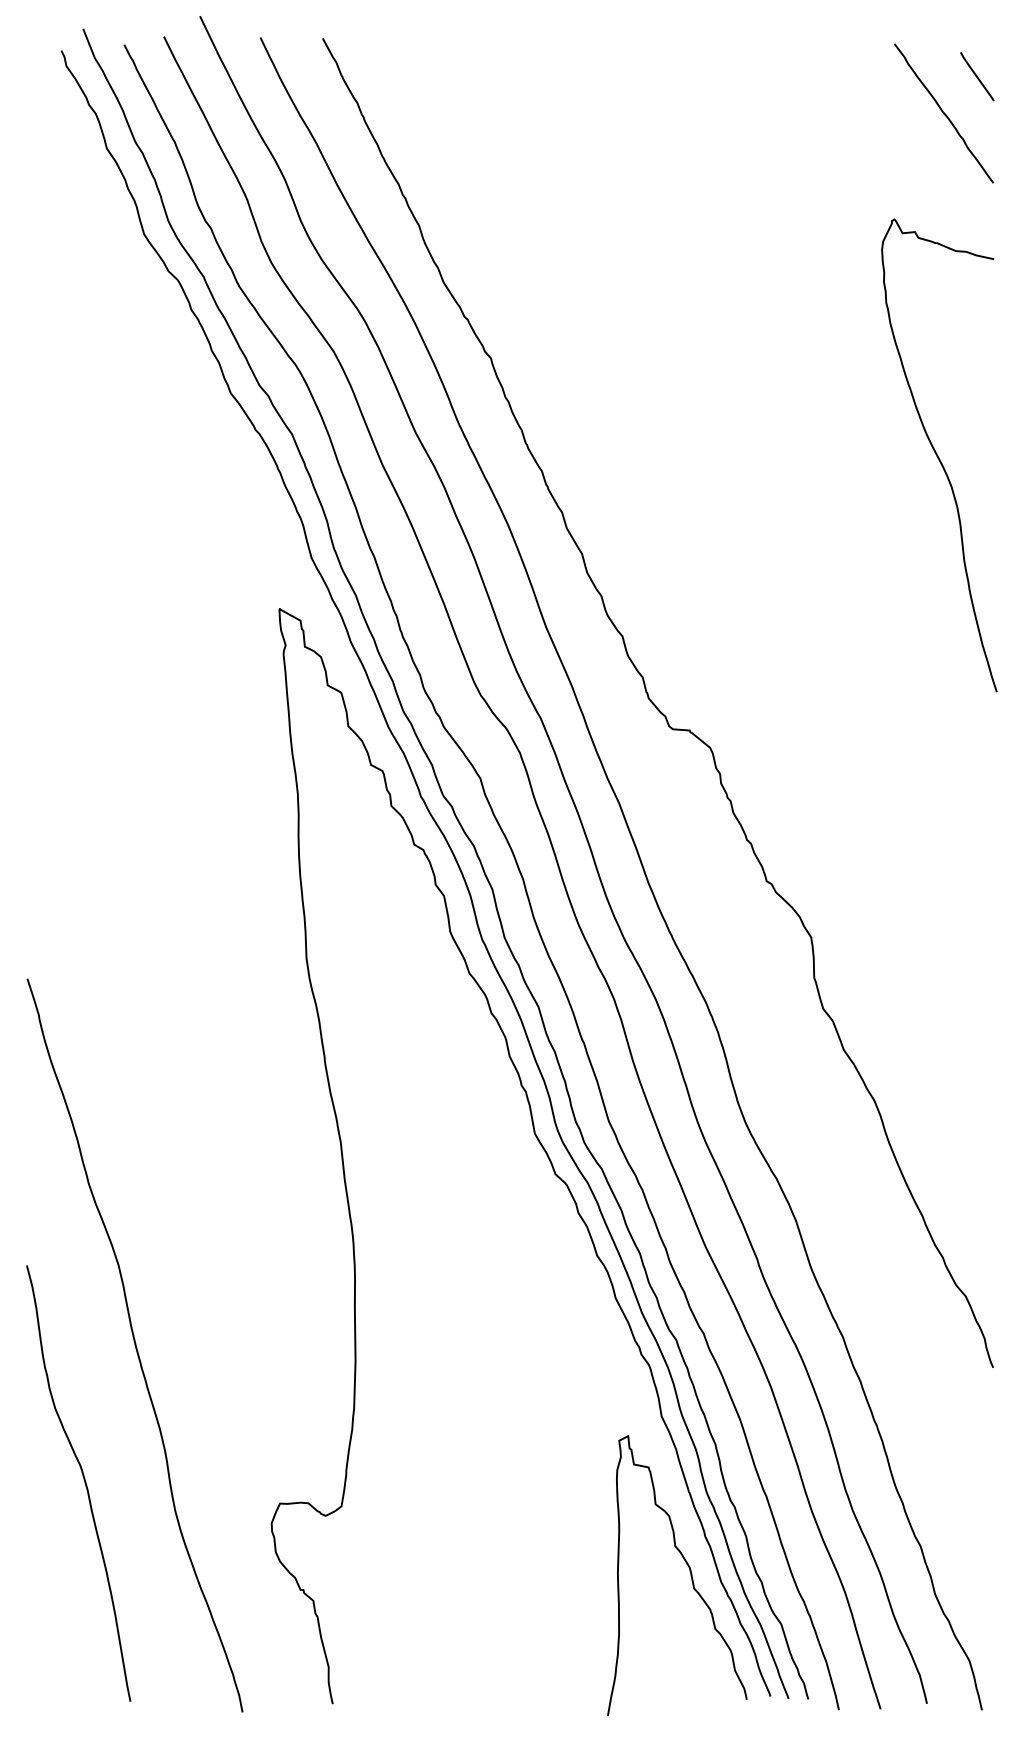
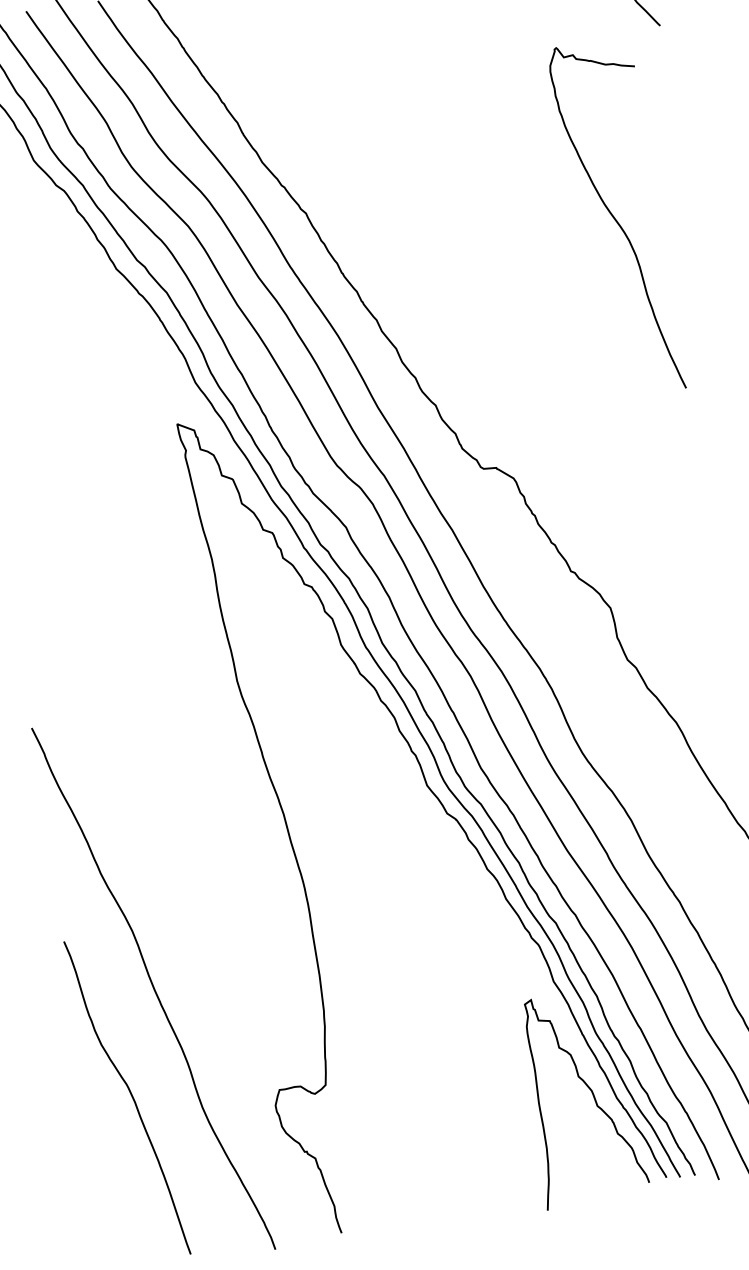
curve: (938, 455) -> (615, 218), moved

